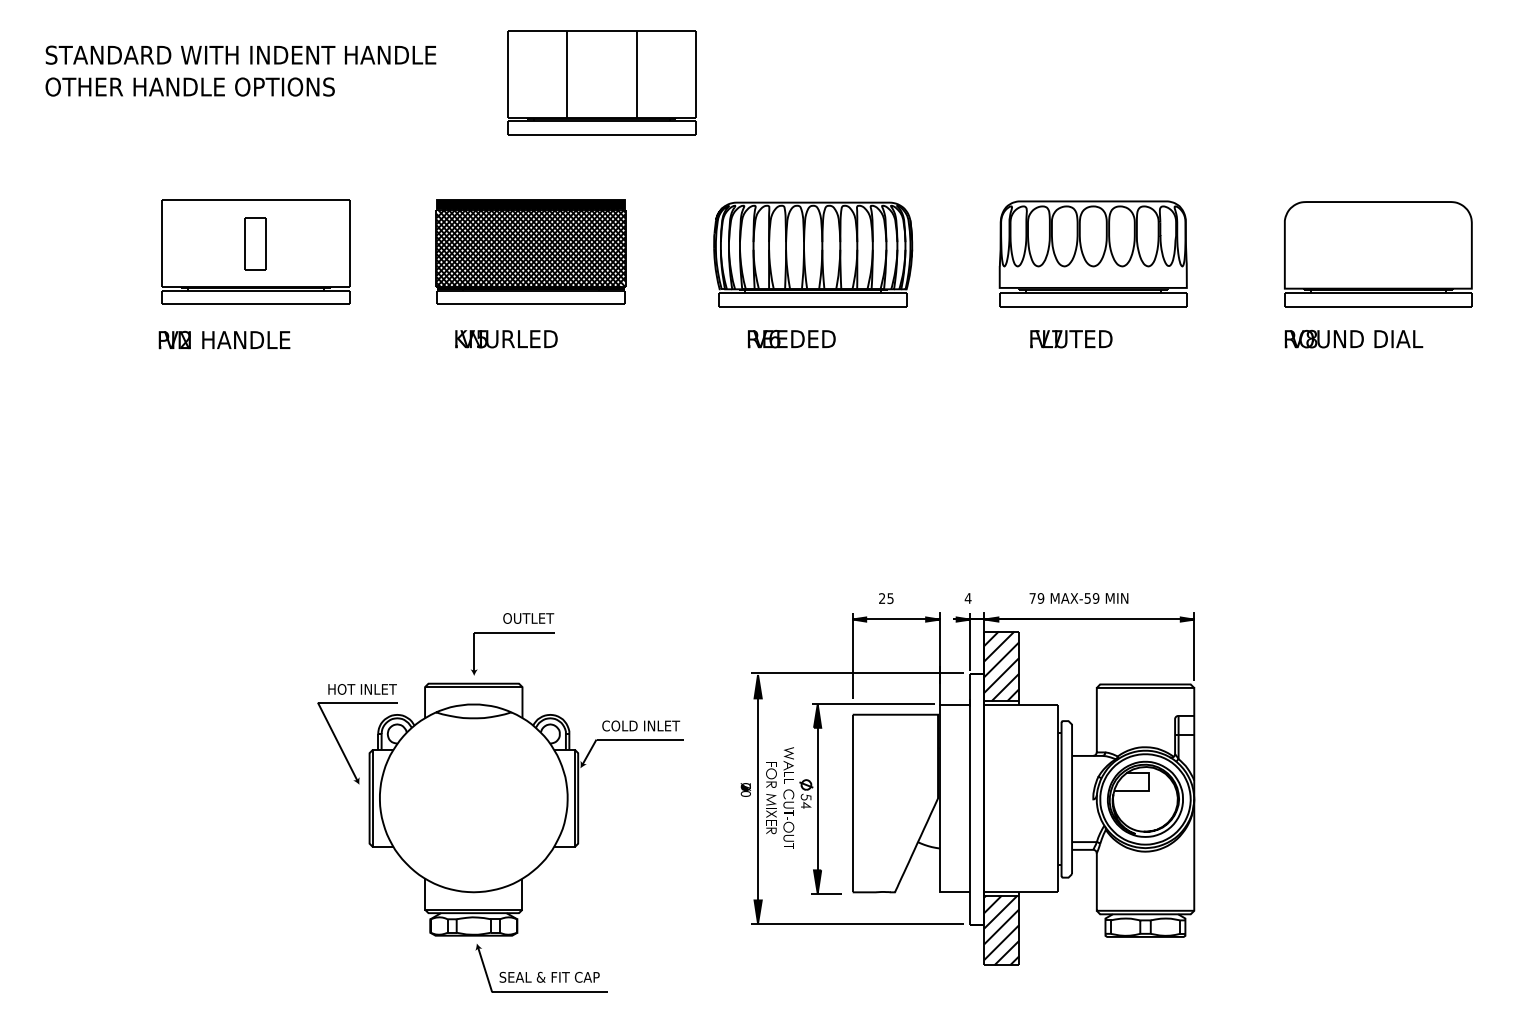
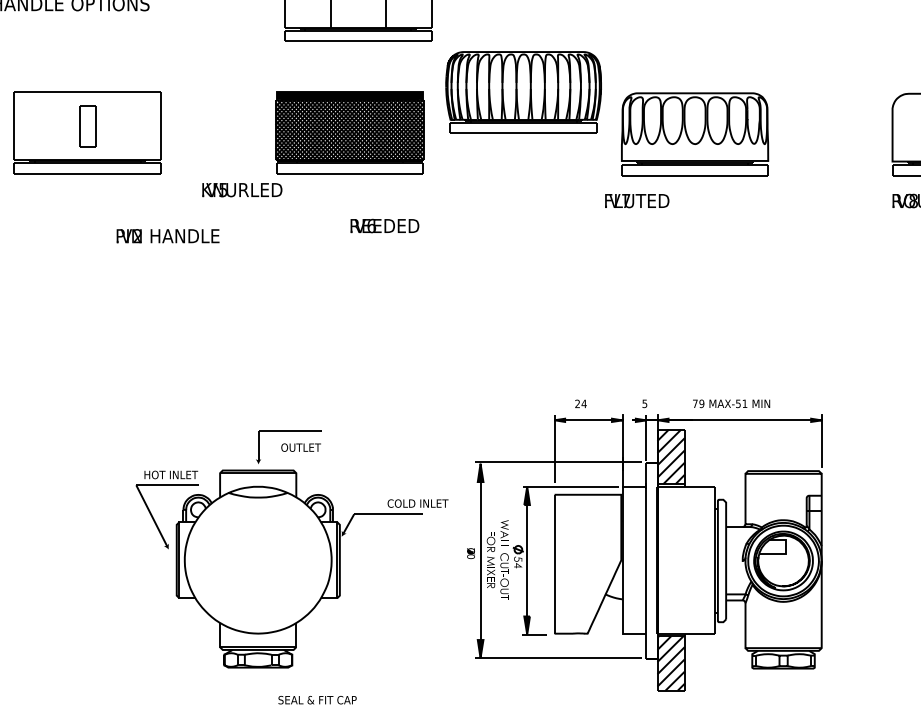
part: (530, 251) -> (349, 132), moved
part: (1092, 253) -> (694, 134), moved
part: (813, 254) -> (523, 92), moved
text: (224, 339) -> (168, 235), moved
text: (506, 339) -> (242, 190), moved
text: (791, 339) -> (384, 226), moved
text: (1071, 339) -> (637, 201), moved
text: (890, 598) -> (584, 403), 25 -> 24
text: (967, 598) -> (644, 403), 4 -> 5
text: (1095, 598) -> (744, 403), MAX-59 -> MAX-51
text: (528, 618) -> (301, 447), moved
text: (641, 725) -> (418, 503), moved
part: (541, 991) -> (311, 711), removed

